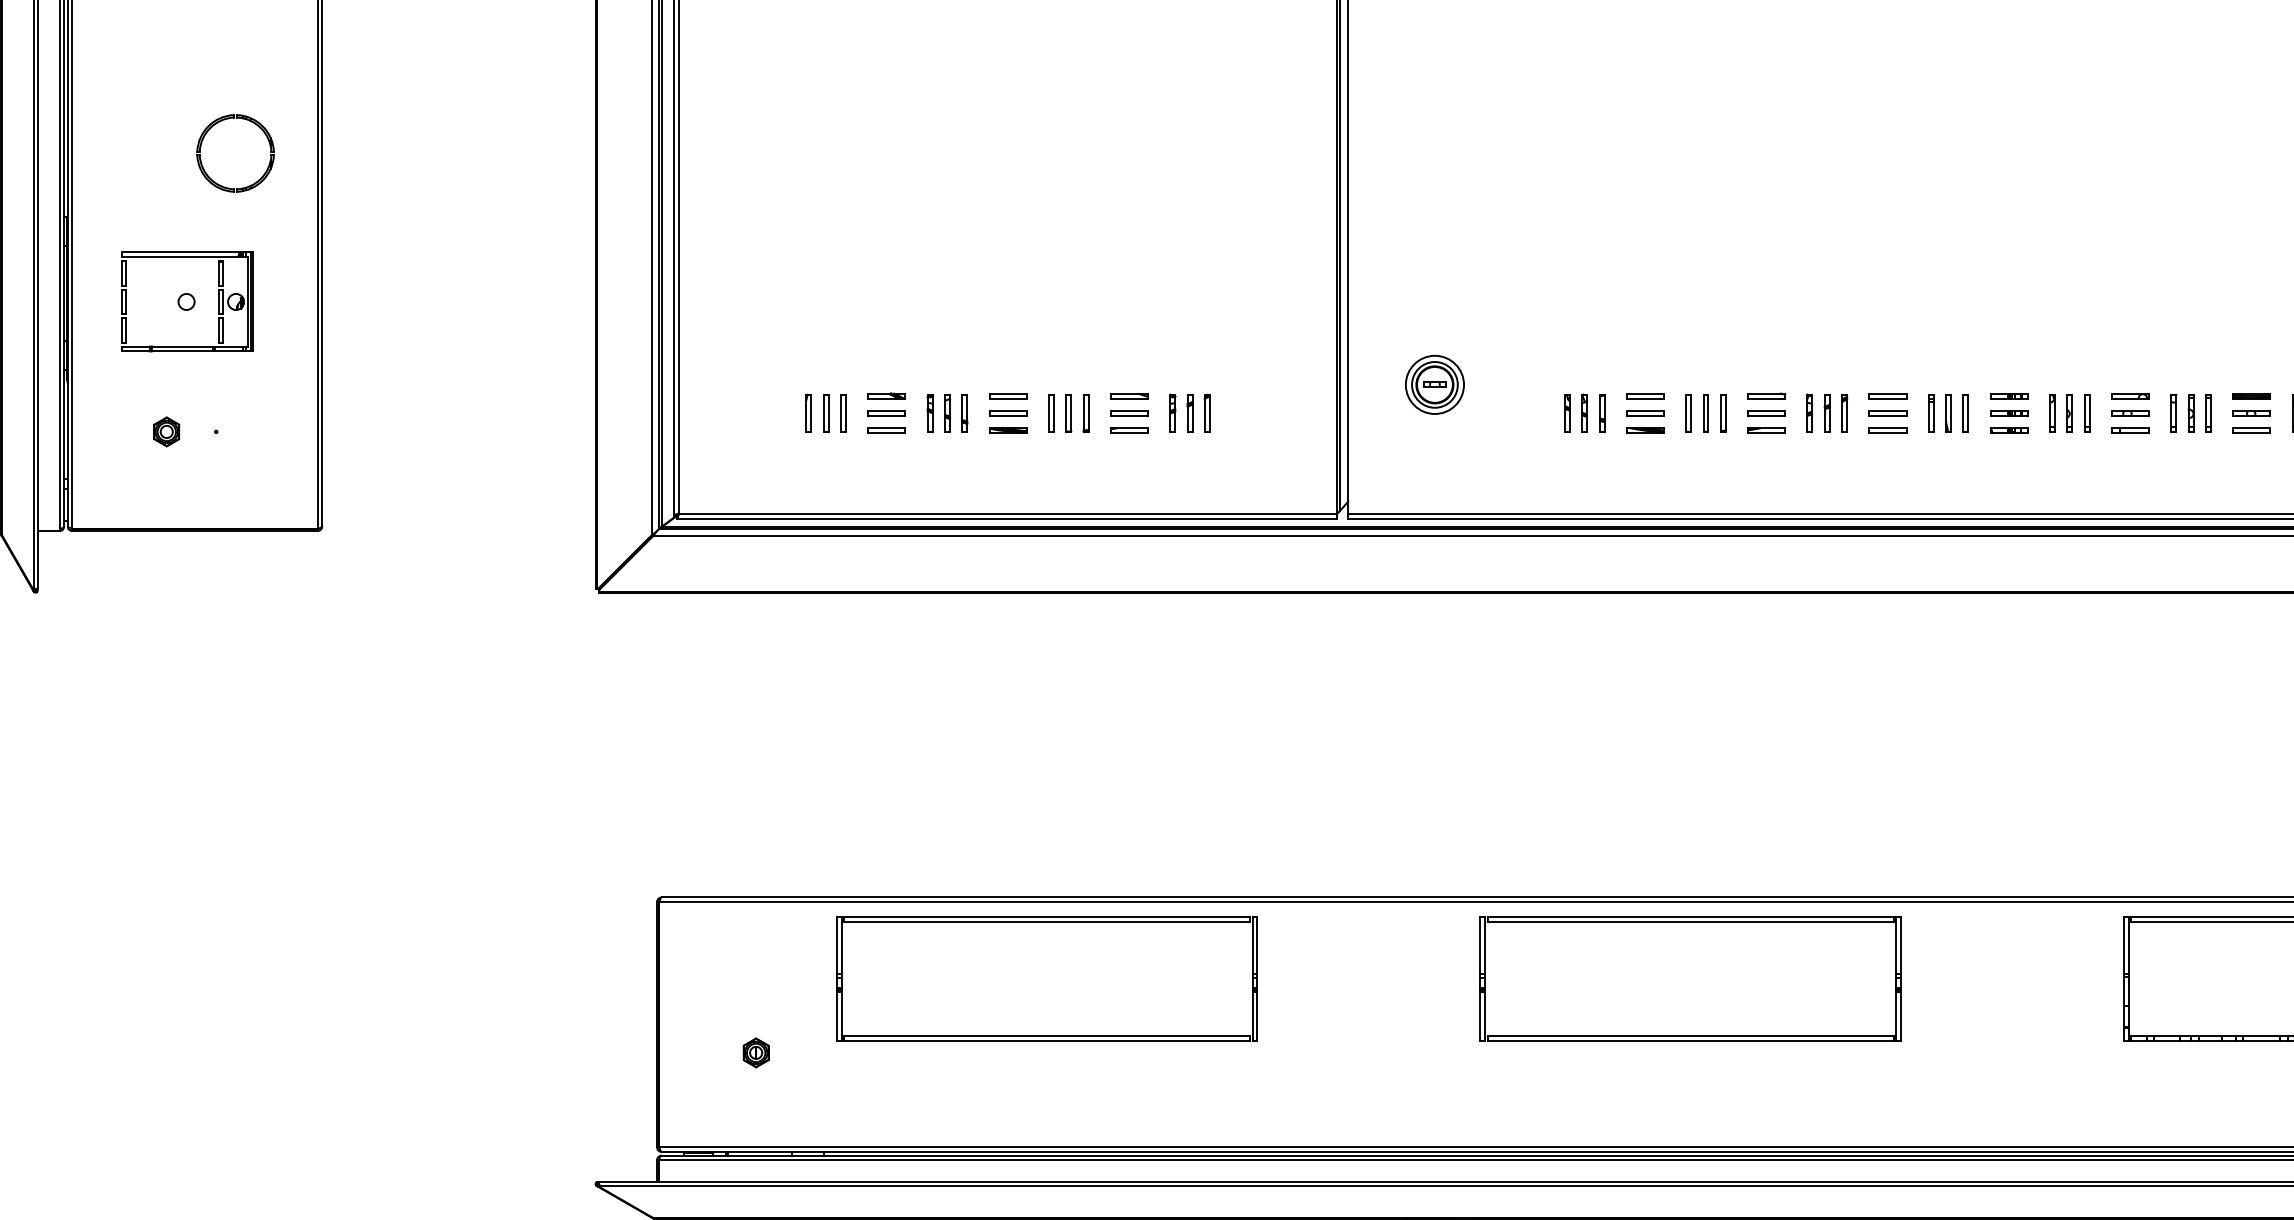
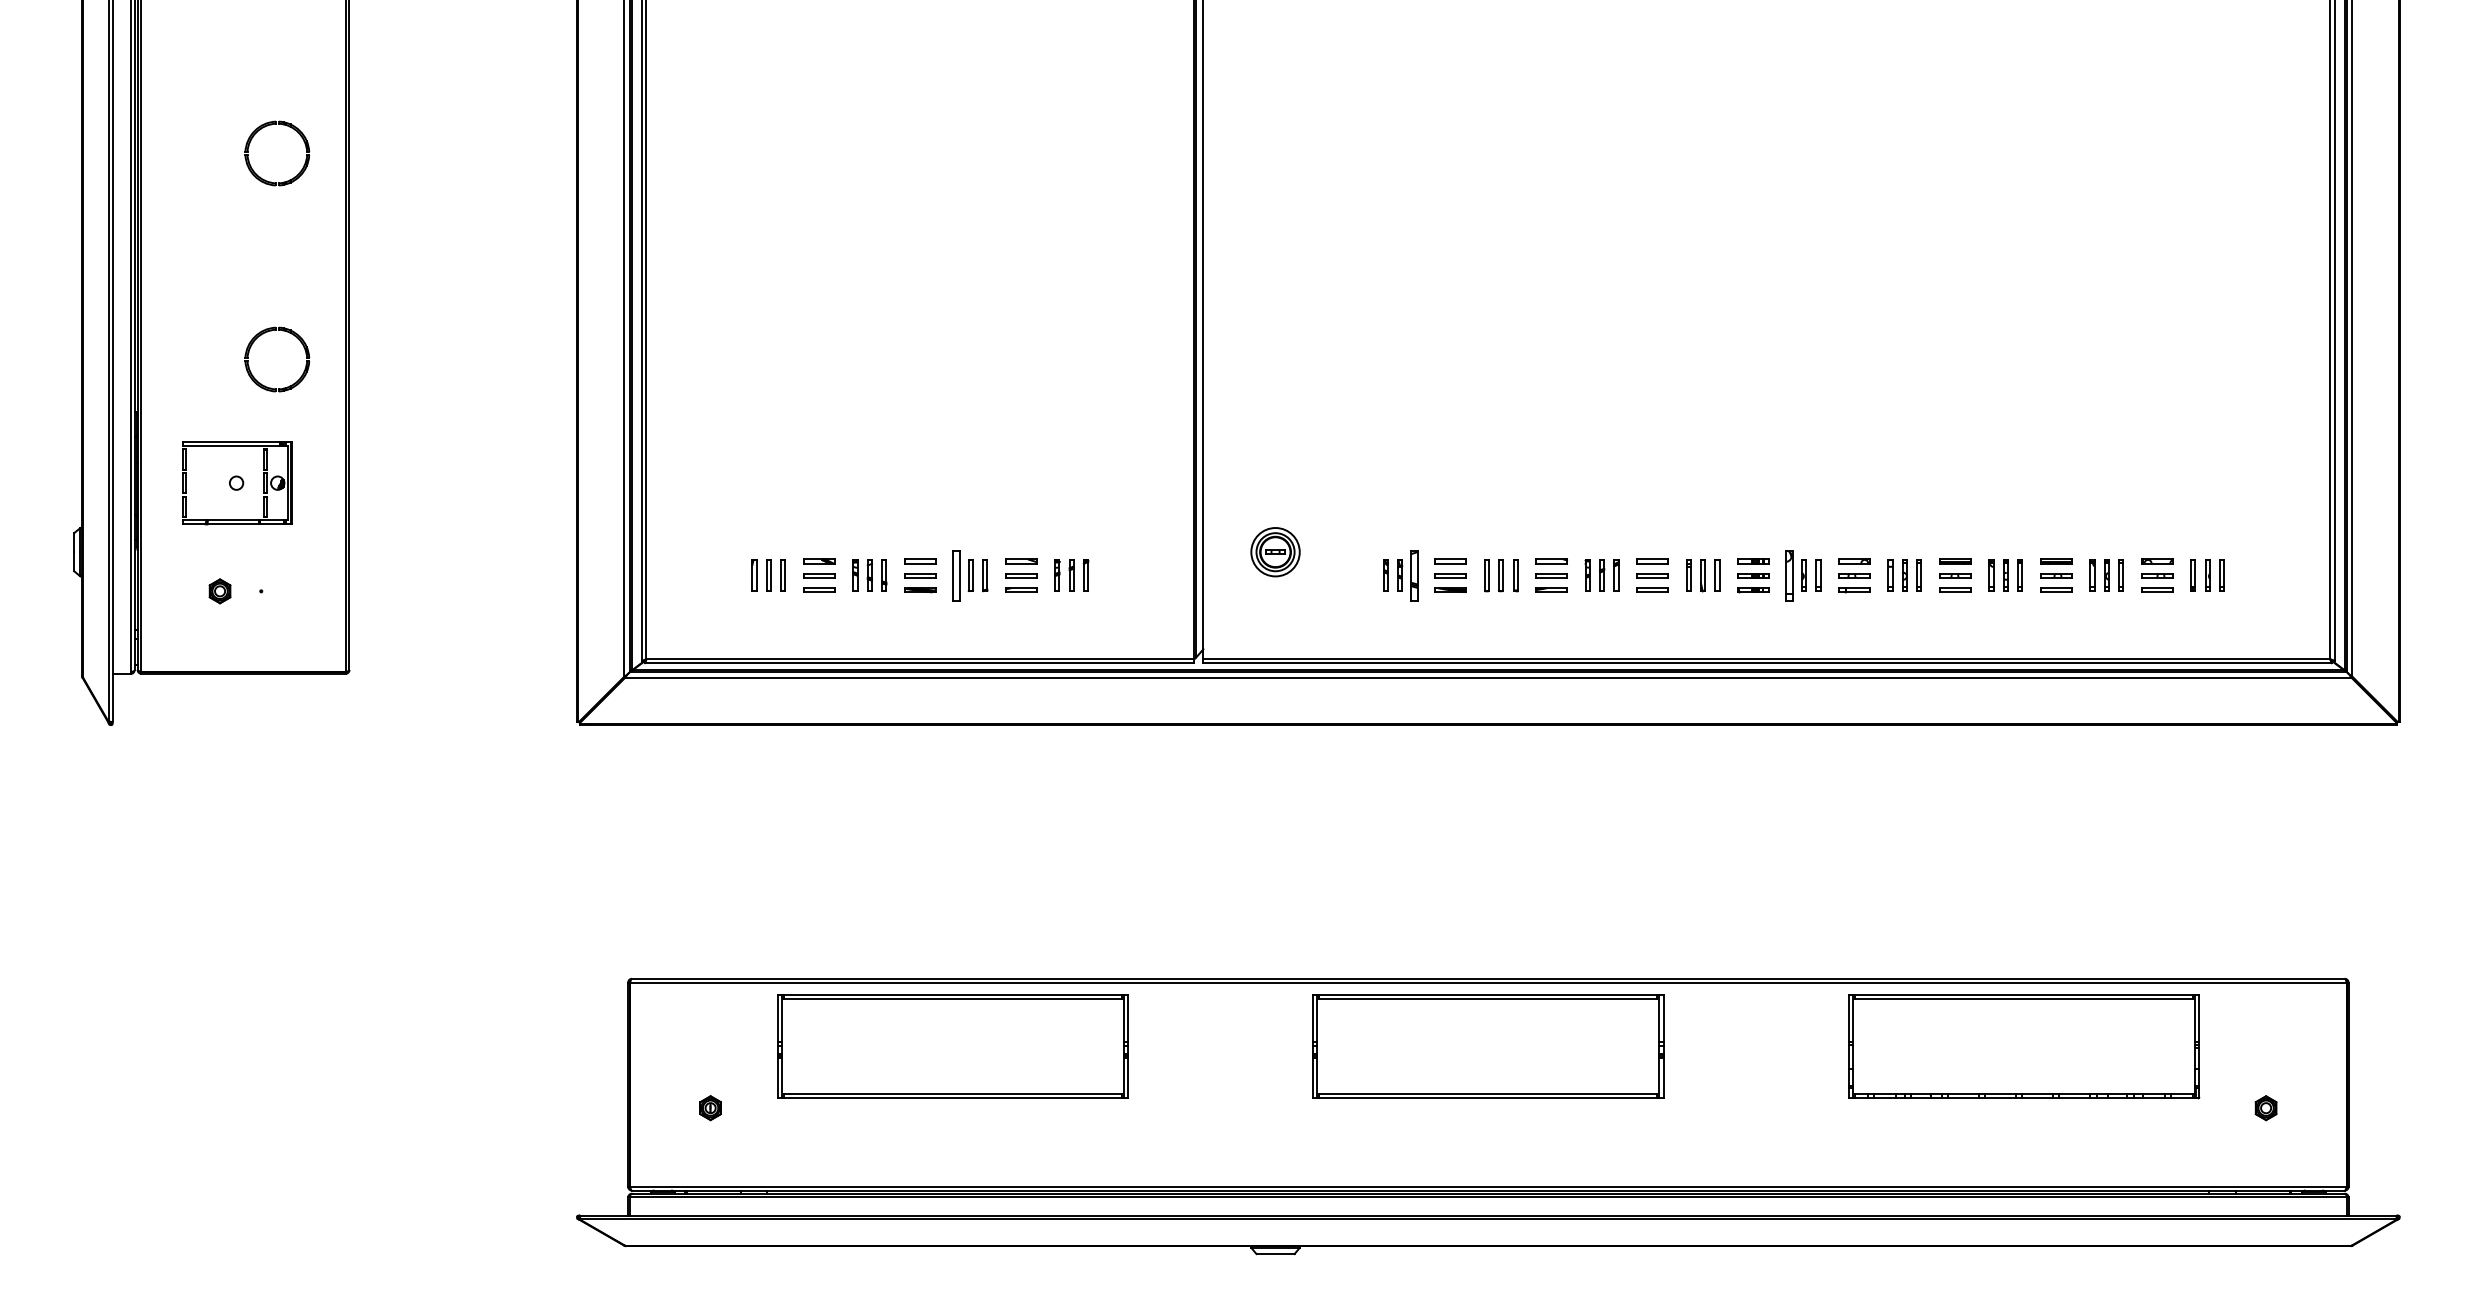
part: (1050, 412) -> (955, 575), size x1.6
part: (1601, 412) -> (1414, 575), size x1.6
part: (2052, 412) -> (1789, 575), size x1.6

